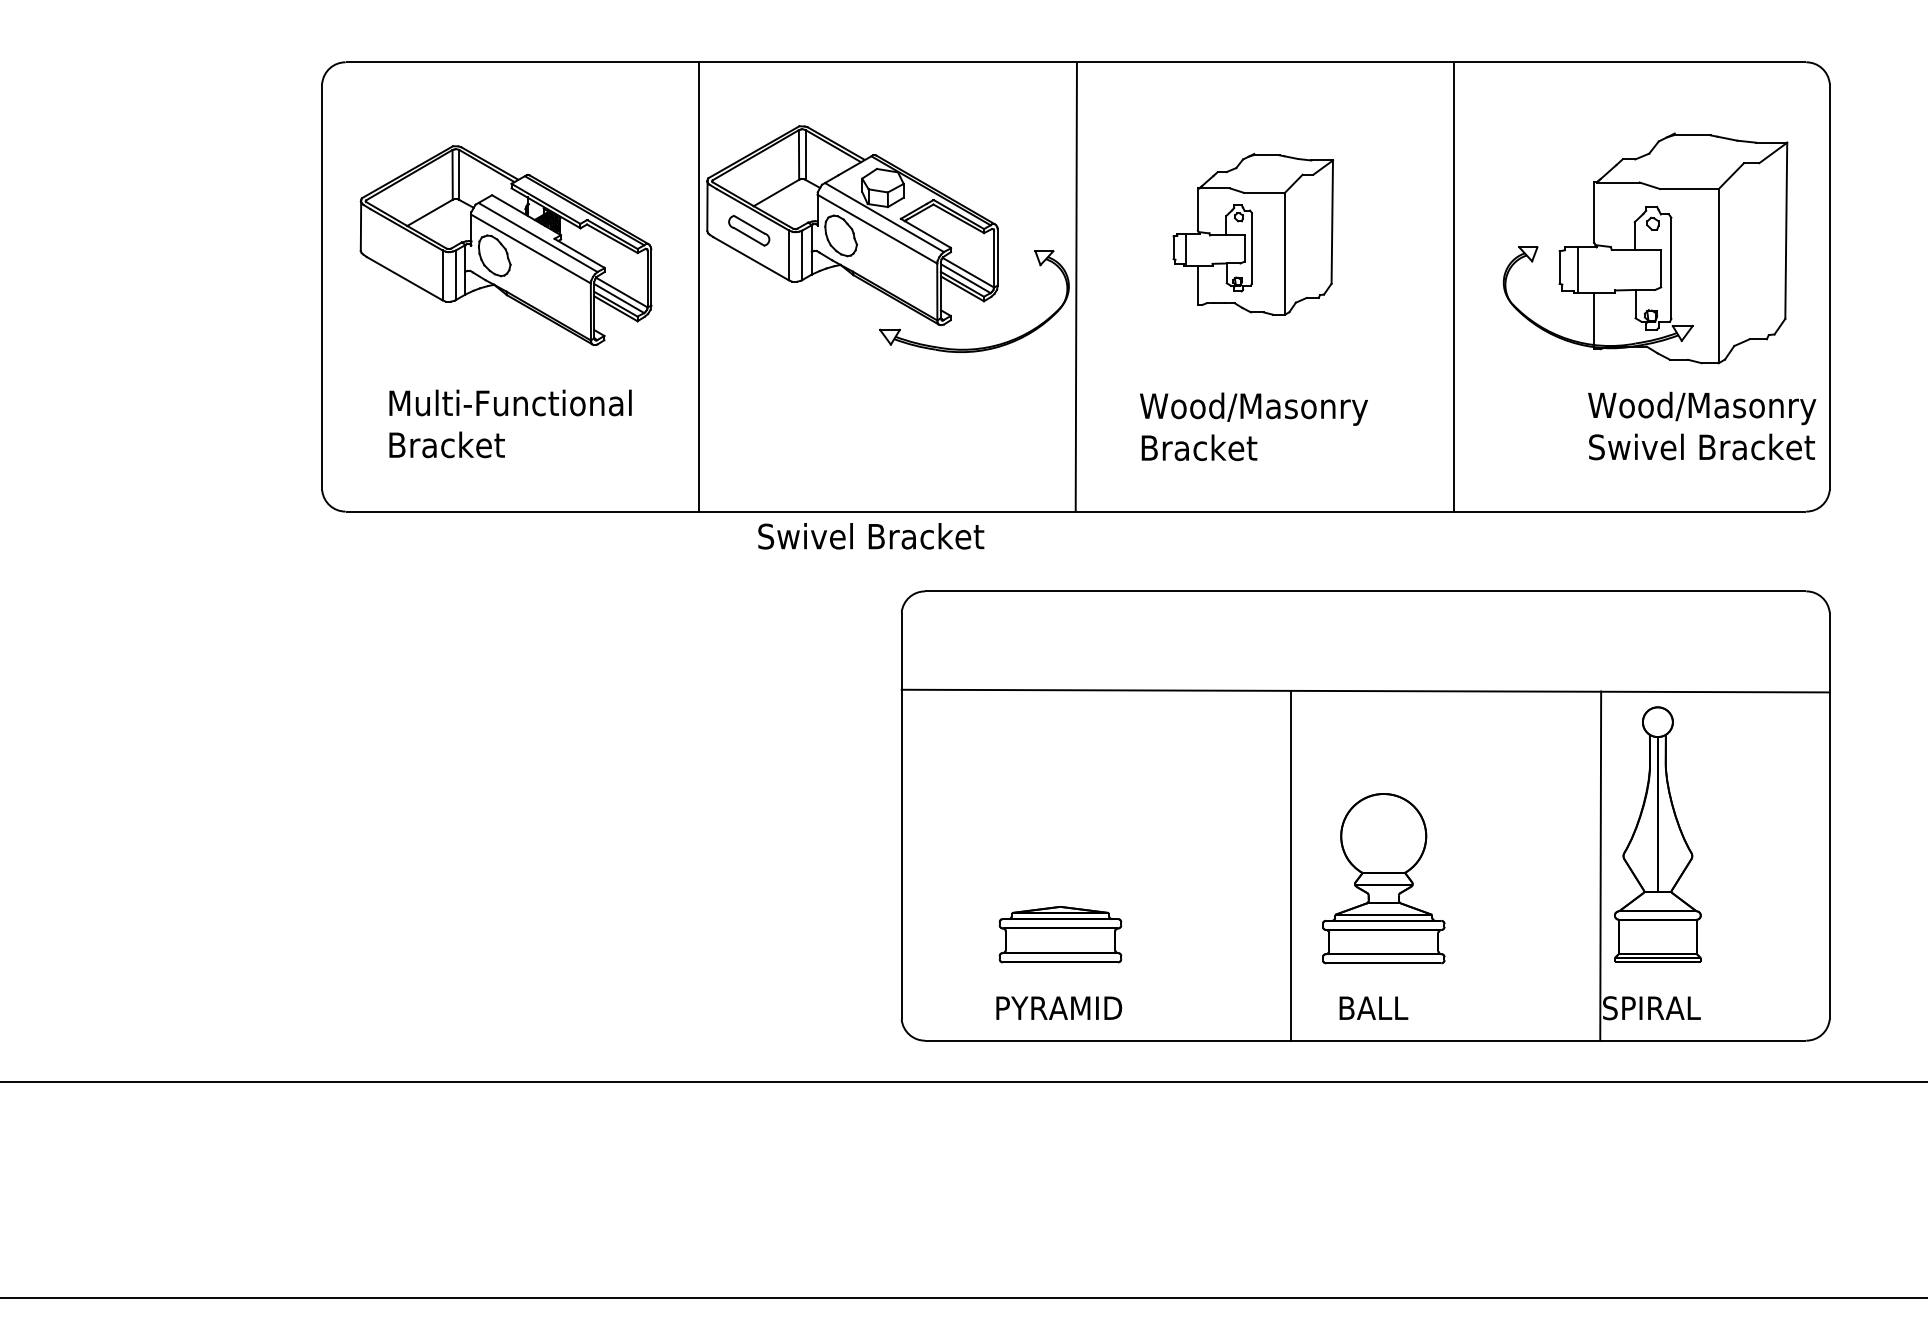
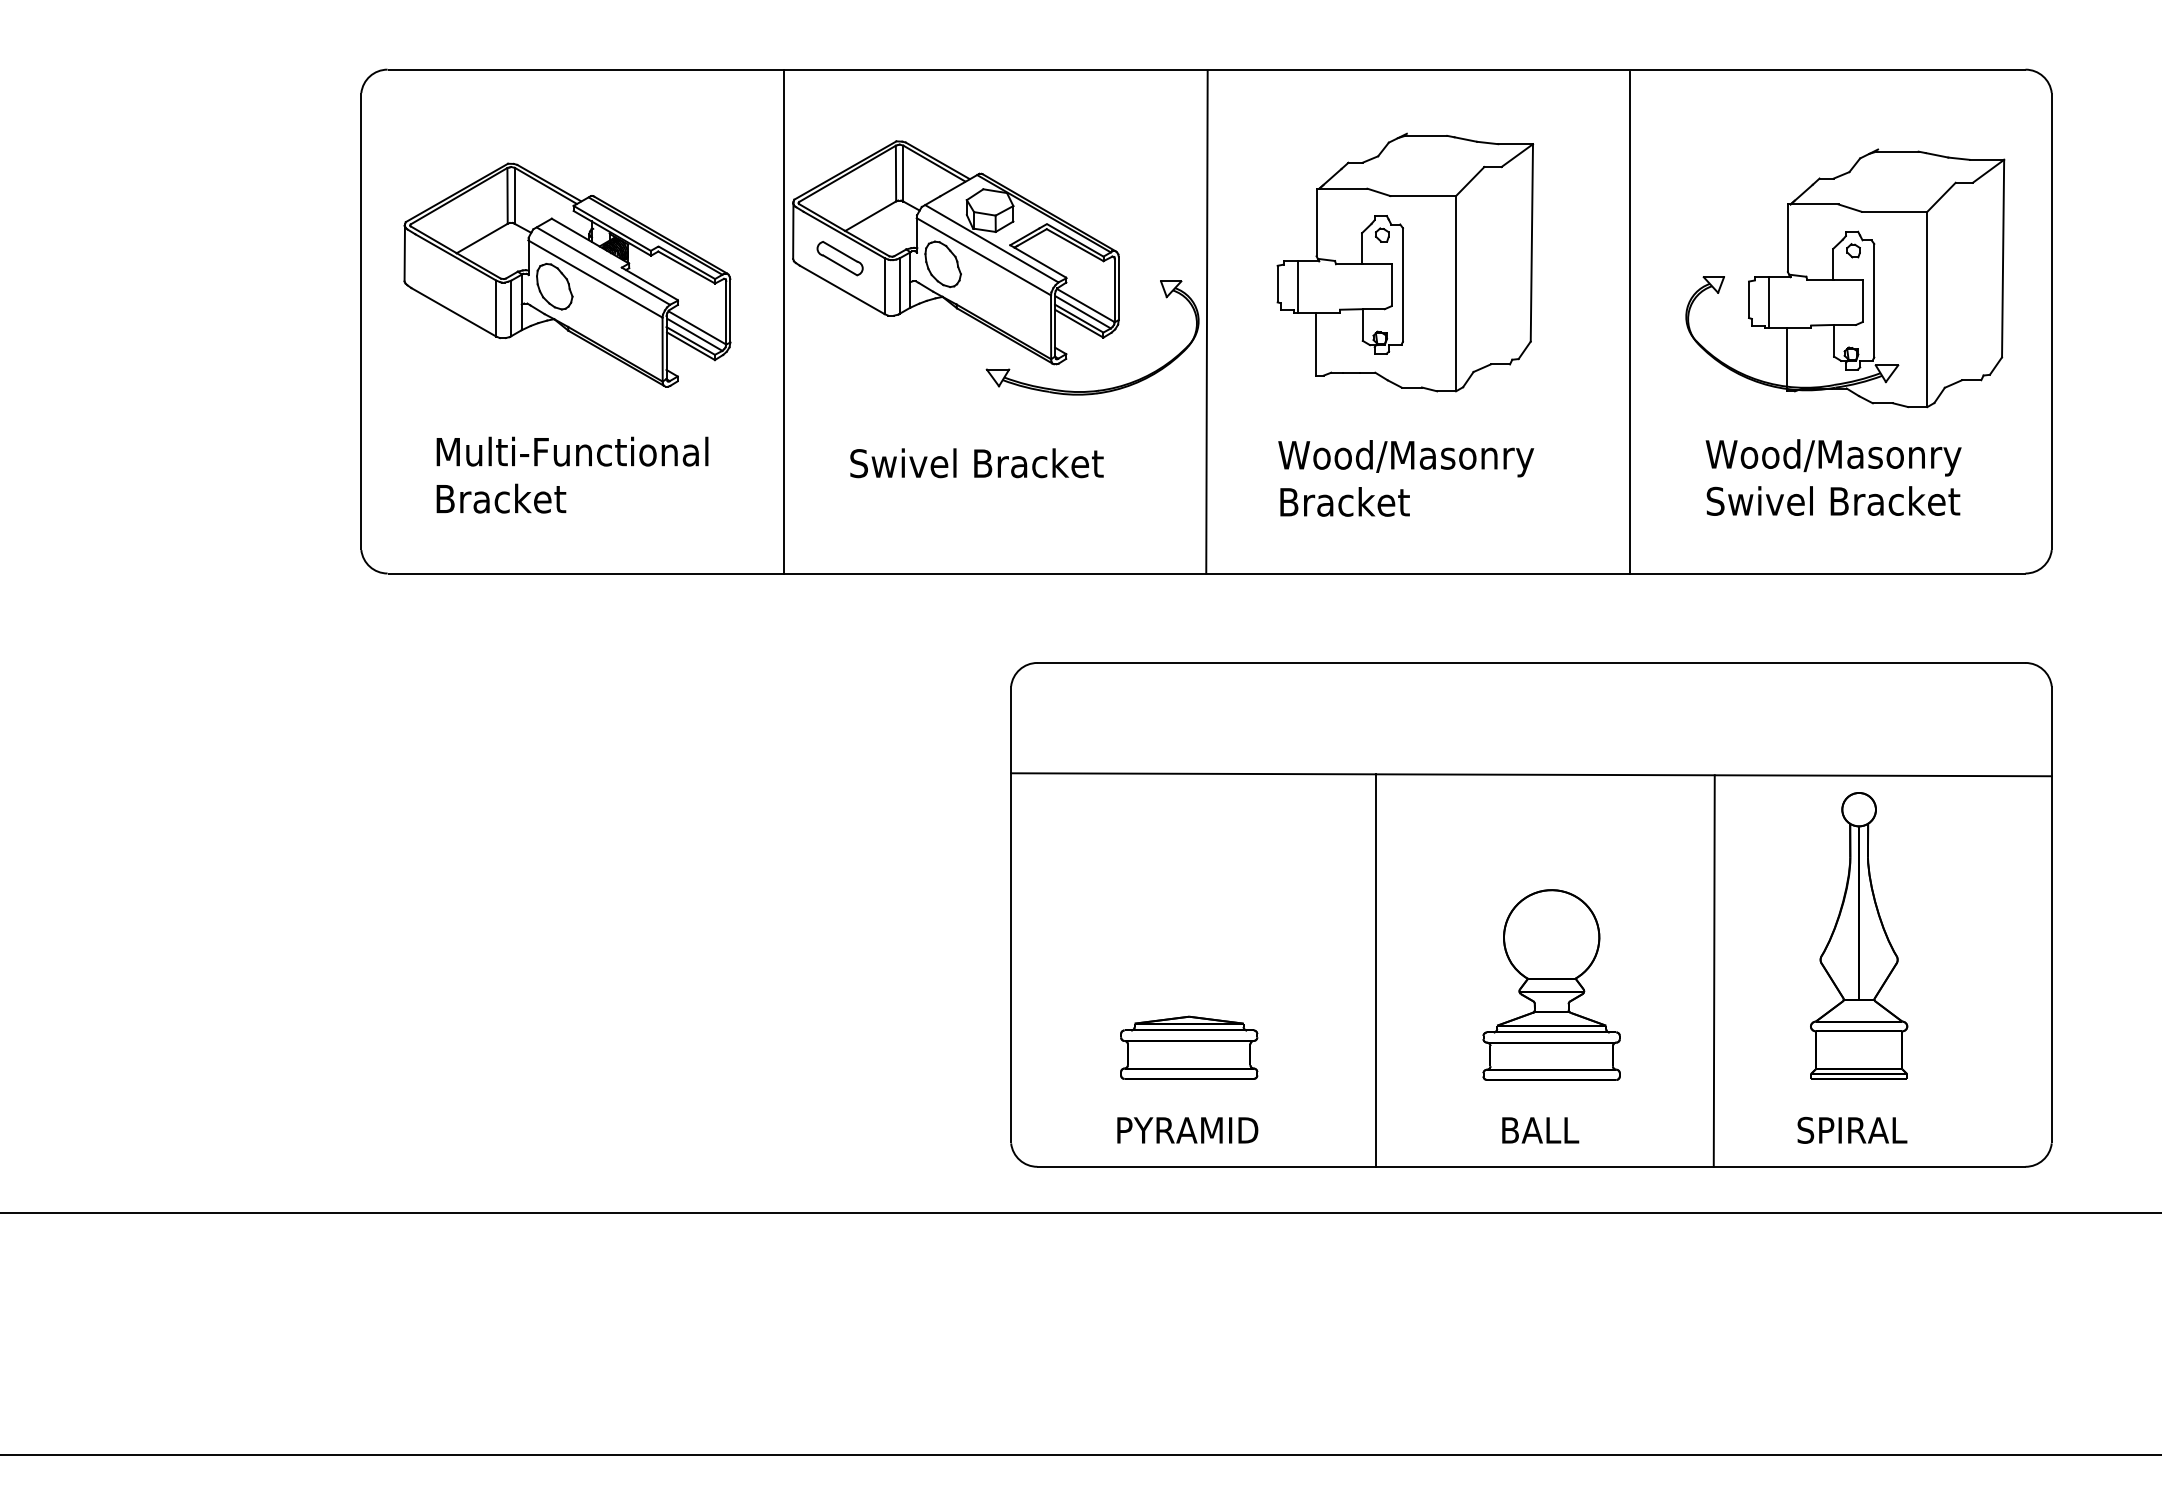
part: (1253, 234) -> (1405, 262), size x1.43
text: (1702, 425) -> (1834, 476), moved
text: (871, 536) -> (977, 463), moved
line: (1290, 865) -> (1375, 970), moved
line: (1600, 865) -> (1714, 970), moved

